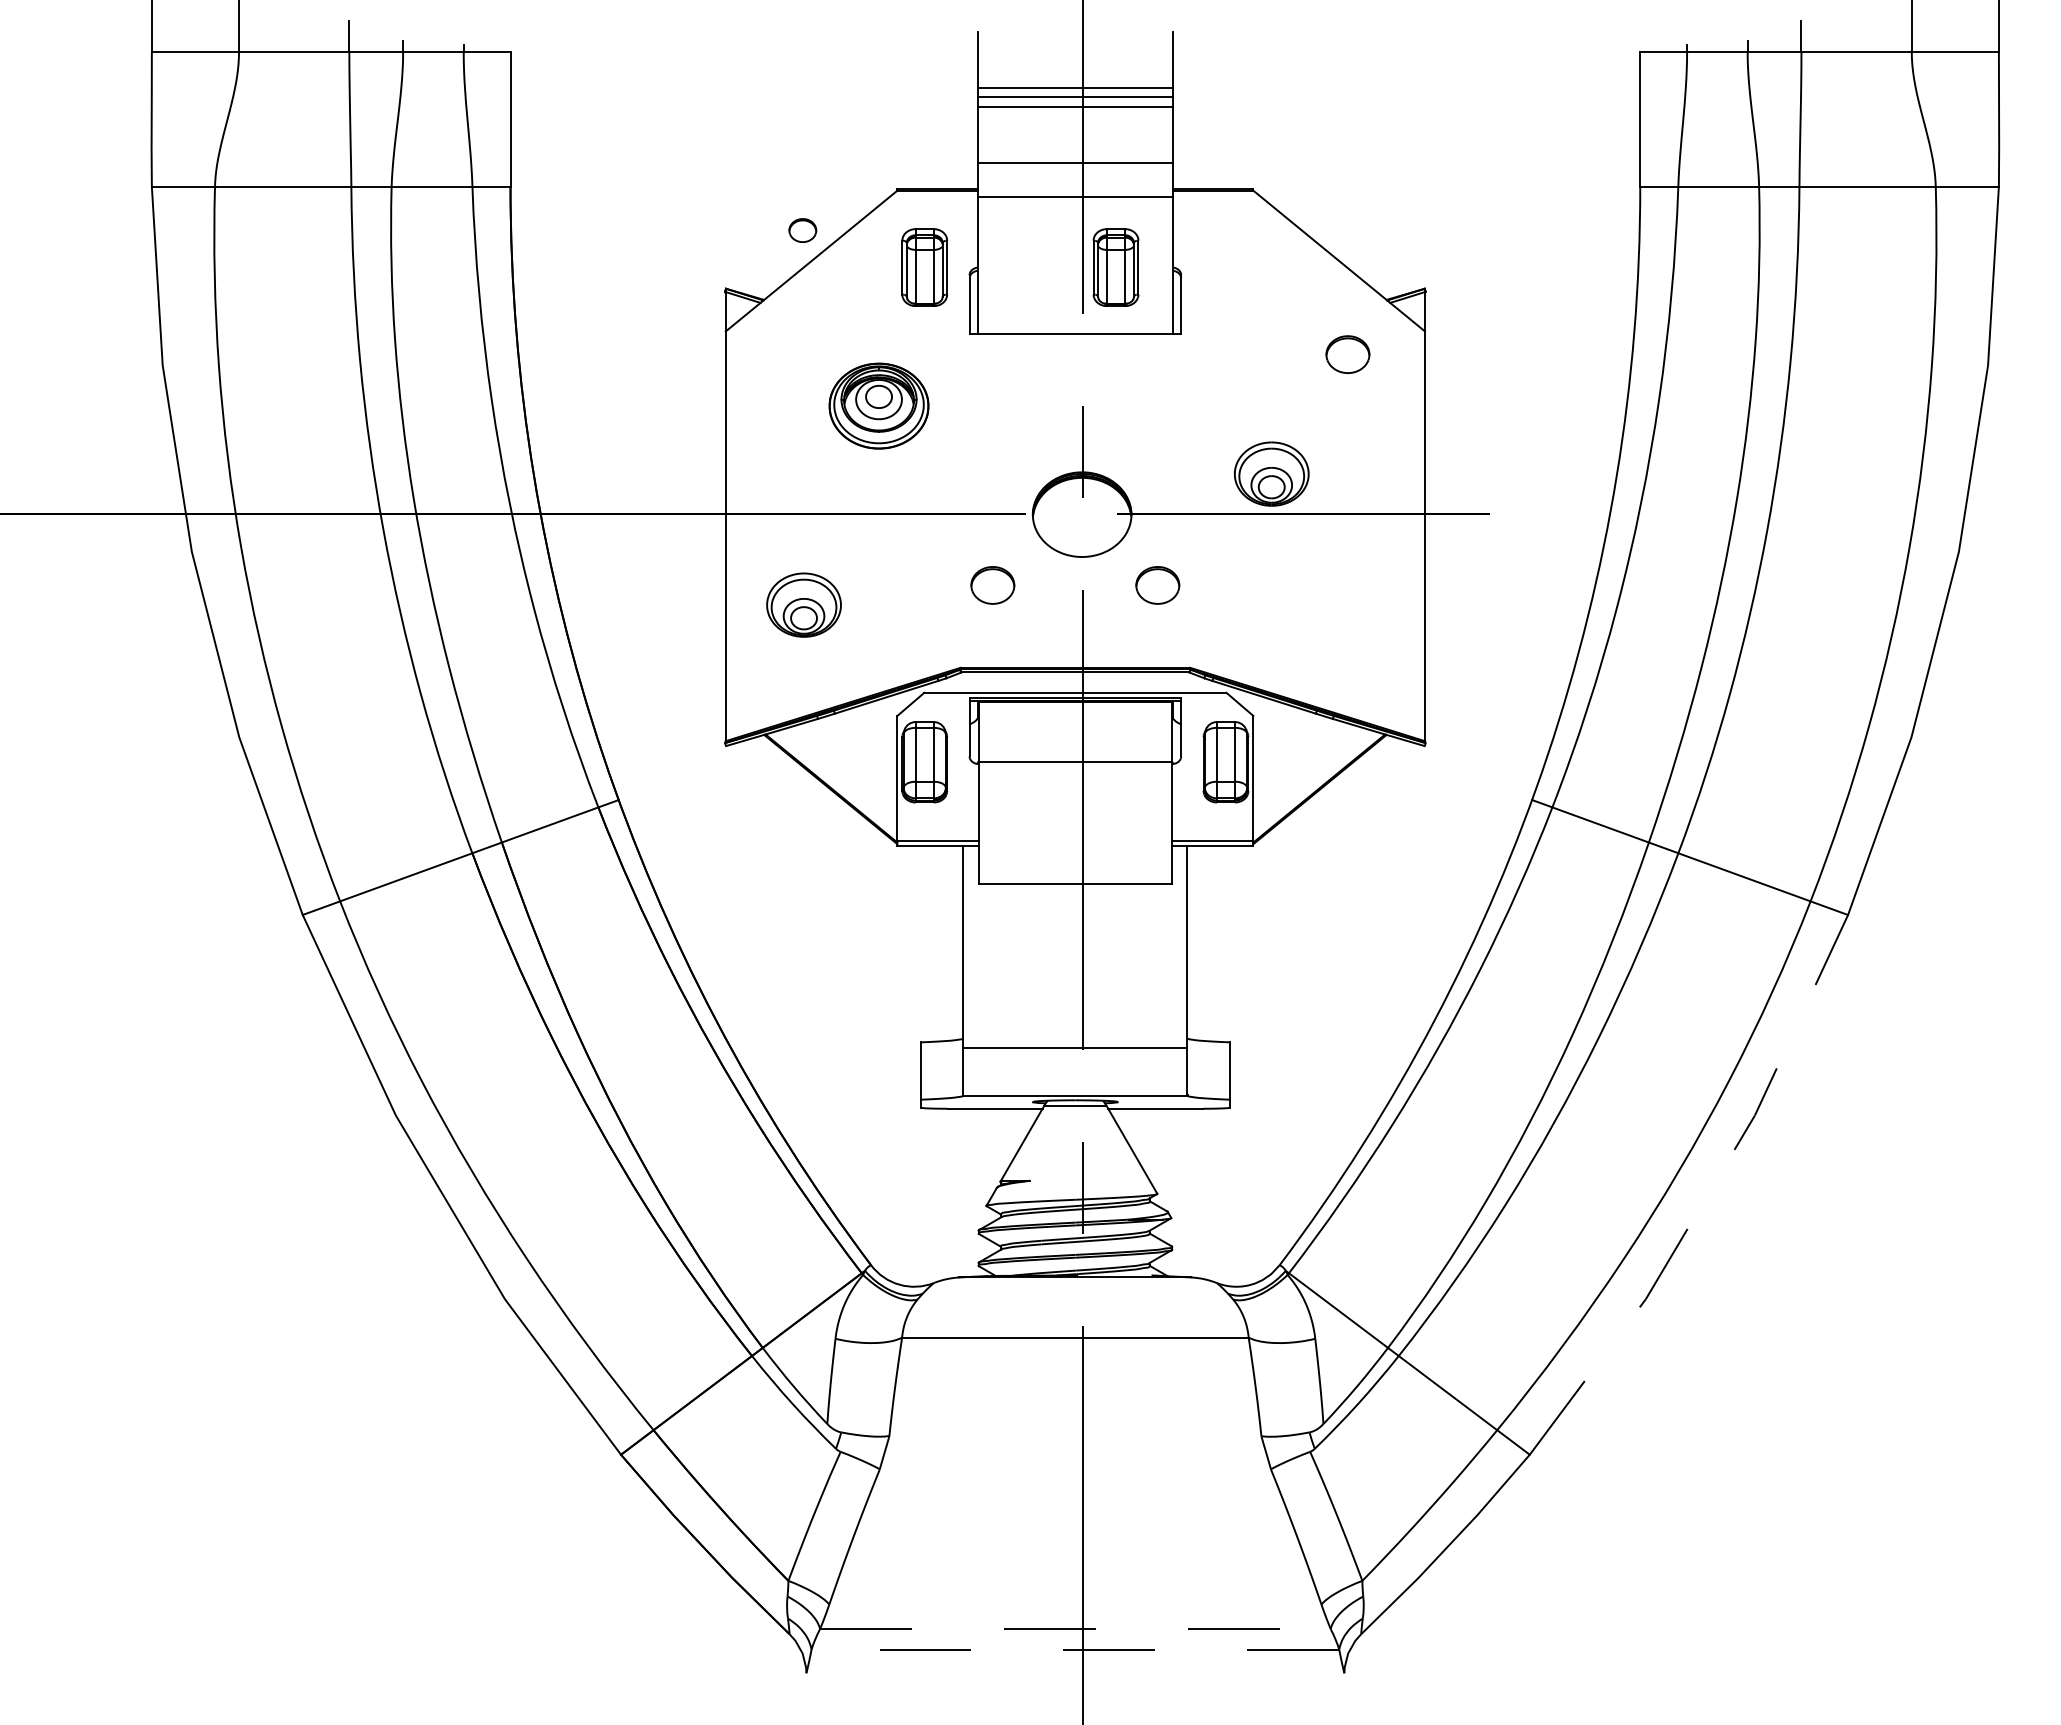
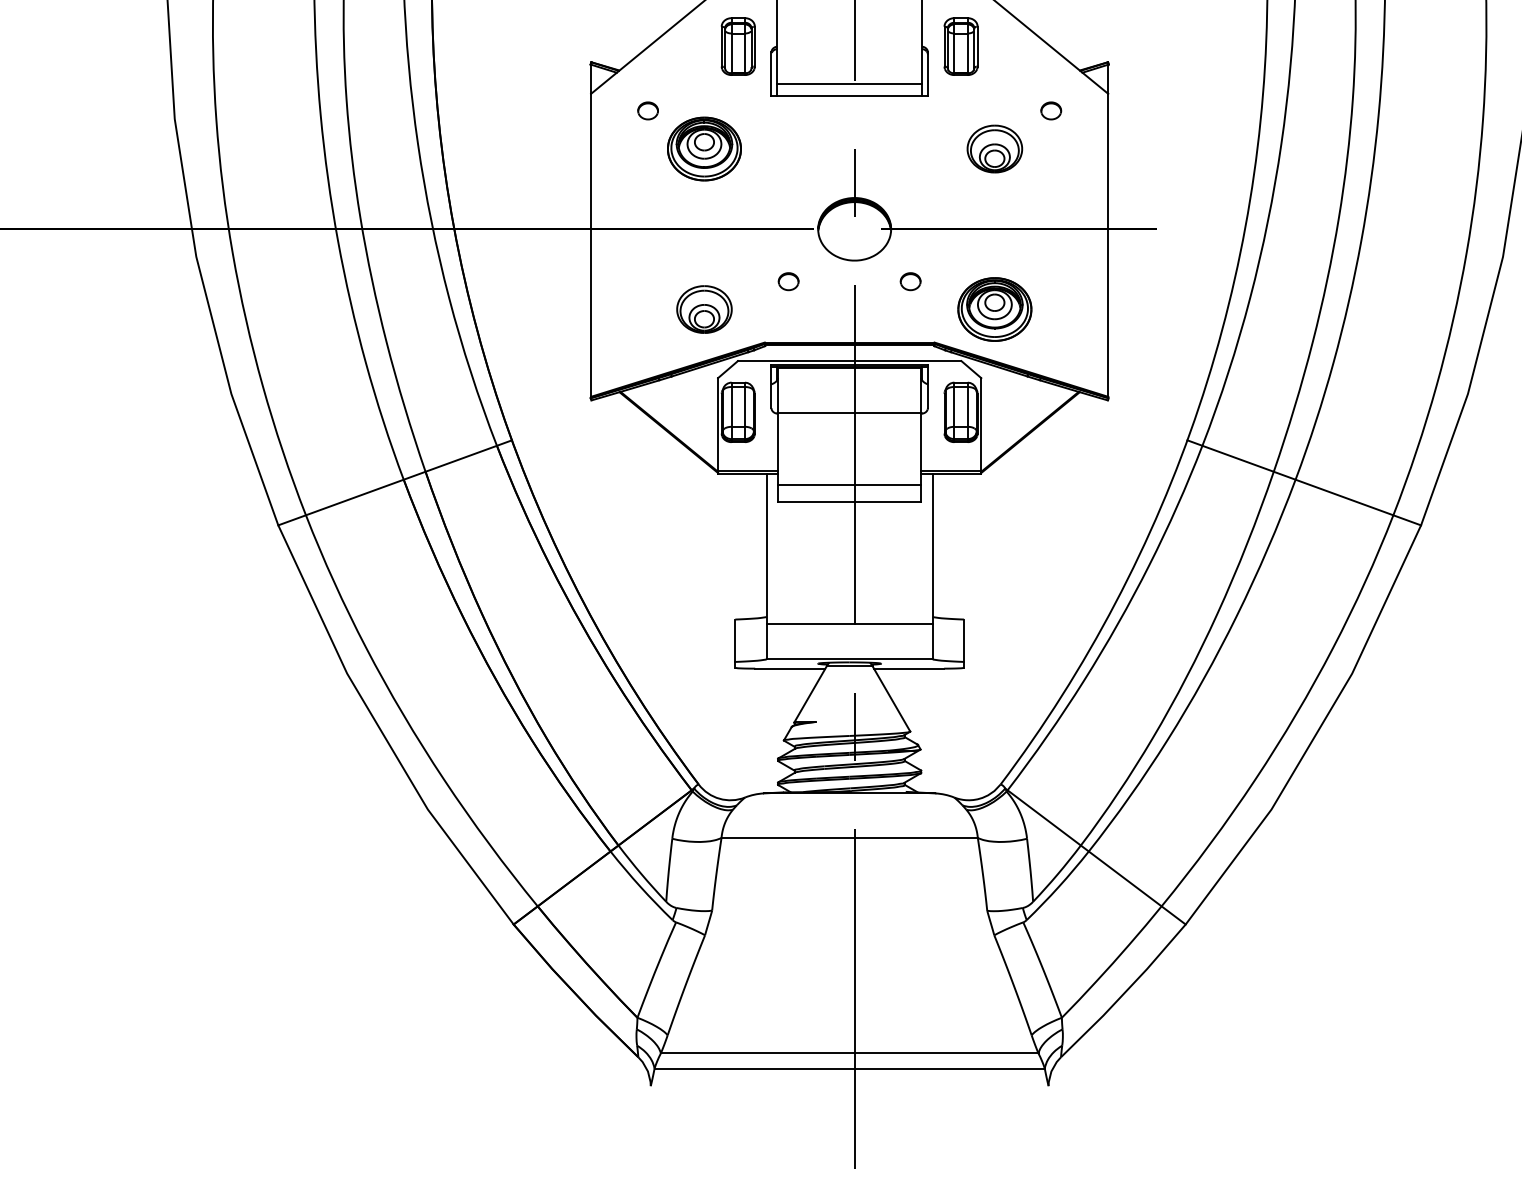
part: (802, 230) -> (647, 110), moved
part: (1115, 267) -> (960, 46), moved
line: (1075, 318) -> (849, 84), added
part: (1347, 354) -> (1050, 110), size x0.62
part: (1271, 473) -> (994, 148), moved
part: (992, 585) -> (788, 281), size x0.62
part: (1157, 585) -> (910, 281), size x0.62
part: (803, 604) -> (704, 309), moved
part: (1271, 622) -> (994, 309), added
line: (1075, 860) -> (849, 485), added
line: (1707, 1195) -> (1317, 732), dashed -> solid
line: (1075, 1629) -> (849, 1053), dashed -> solid
line: (1075, 1649) -> (849, 1068), dashed -> solid

